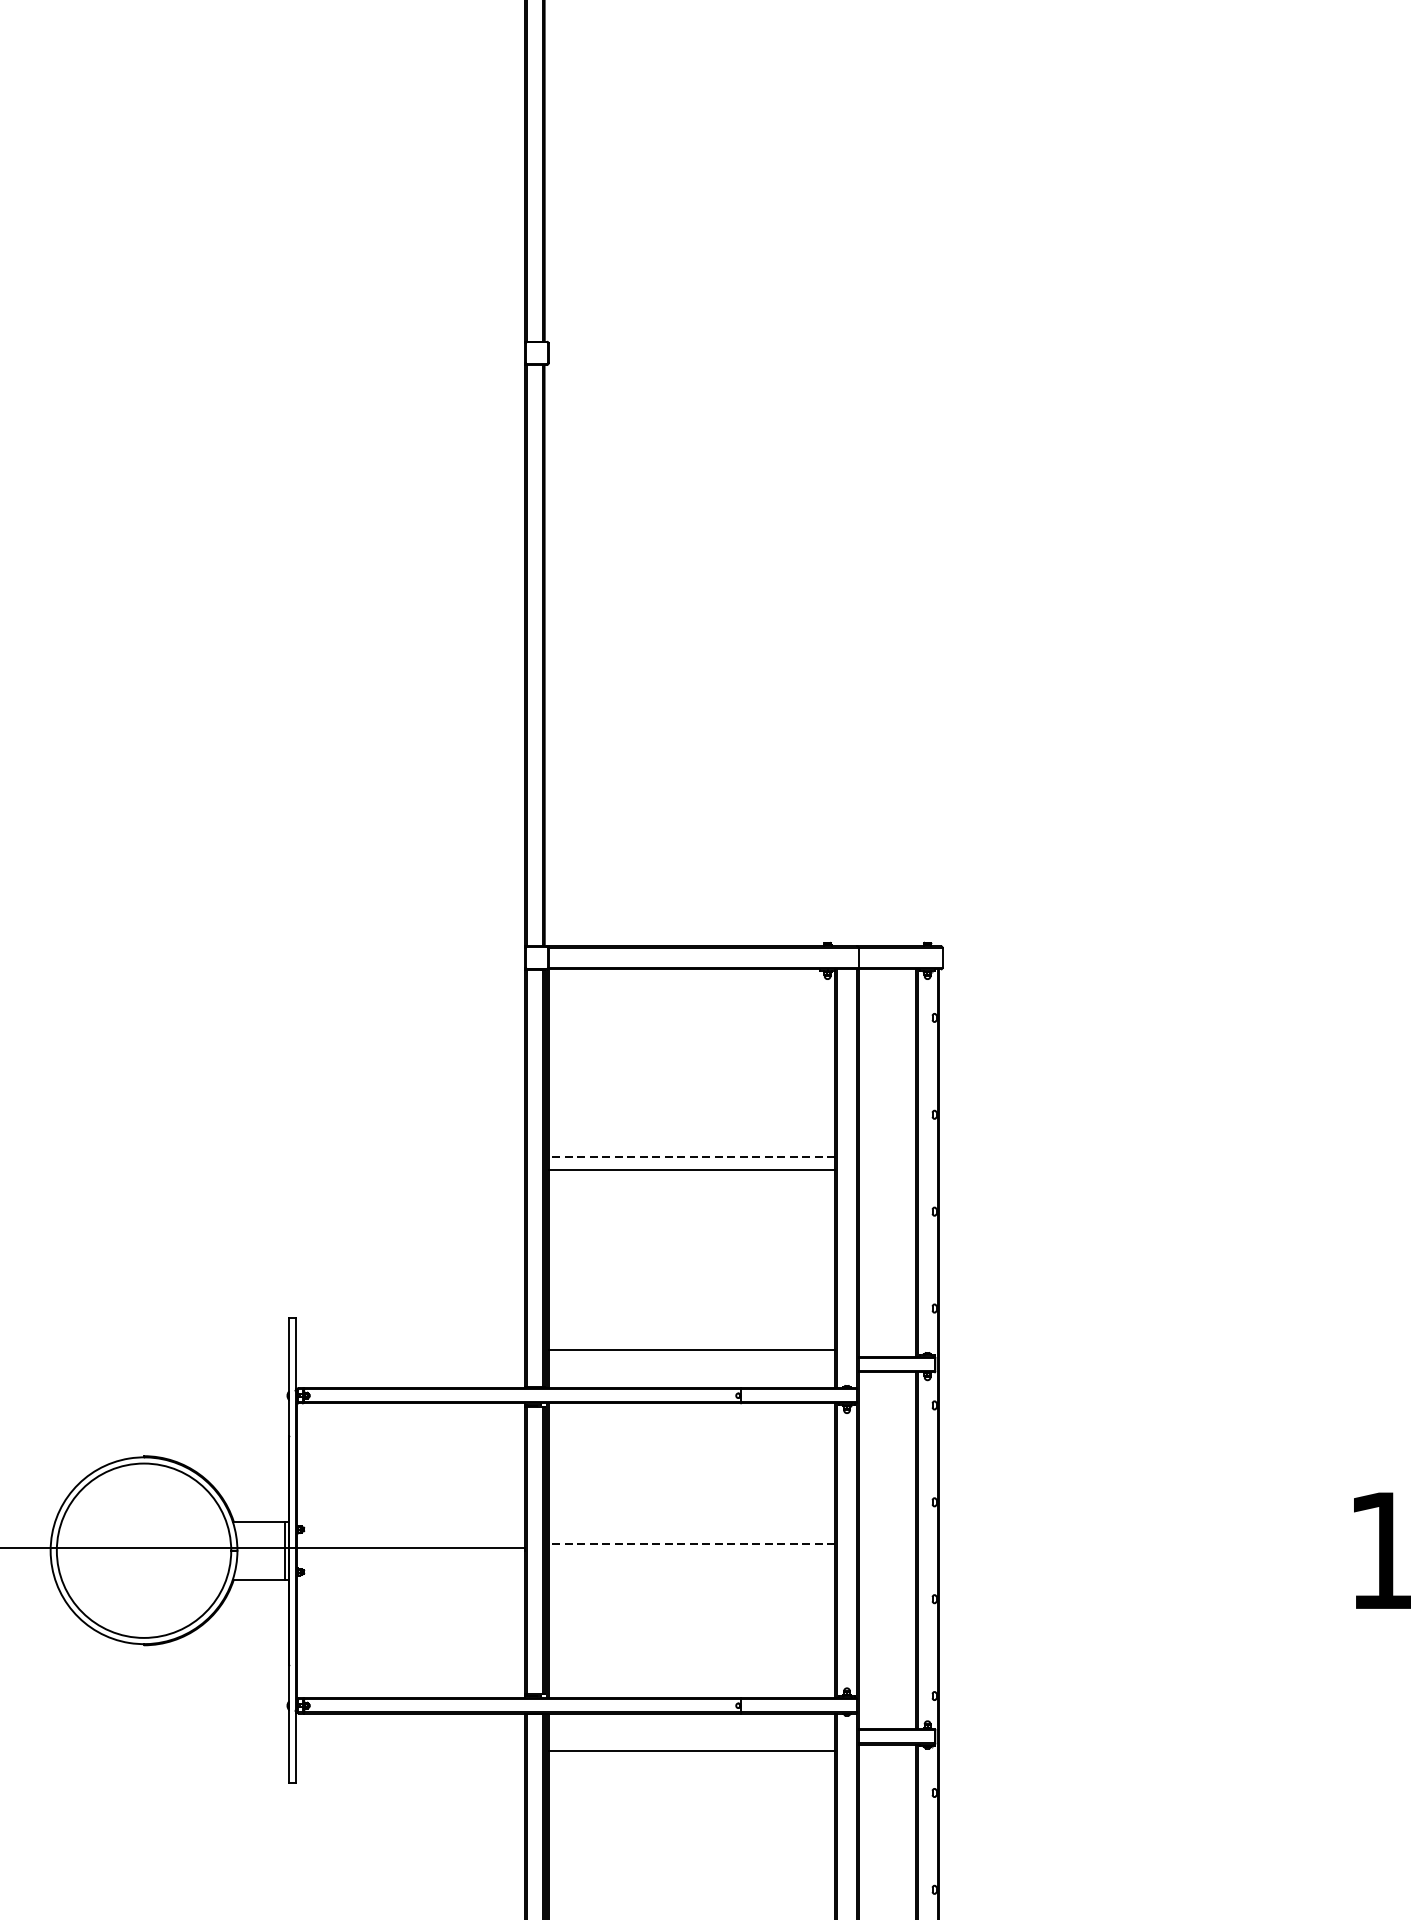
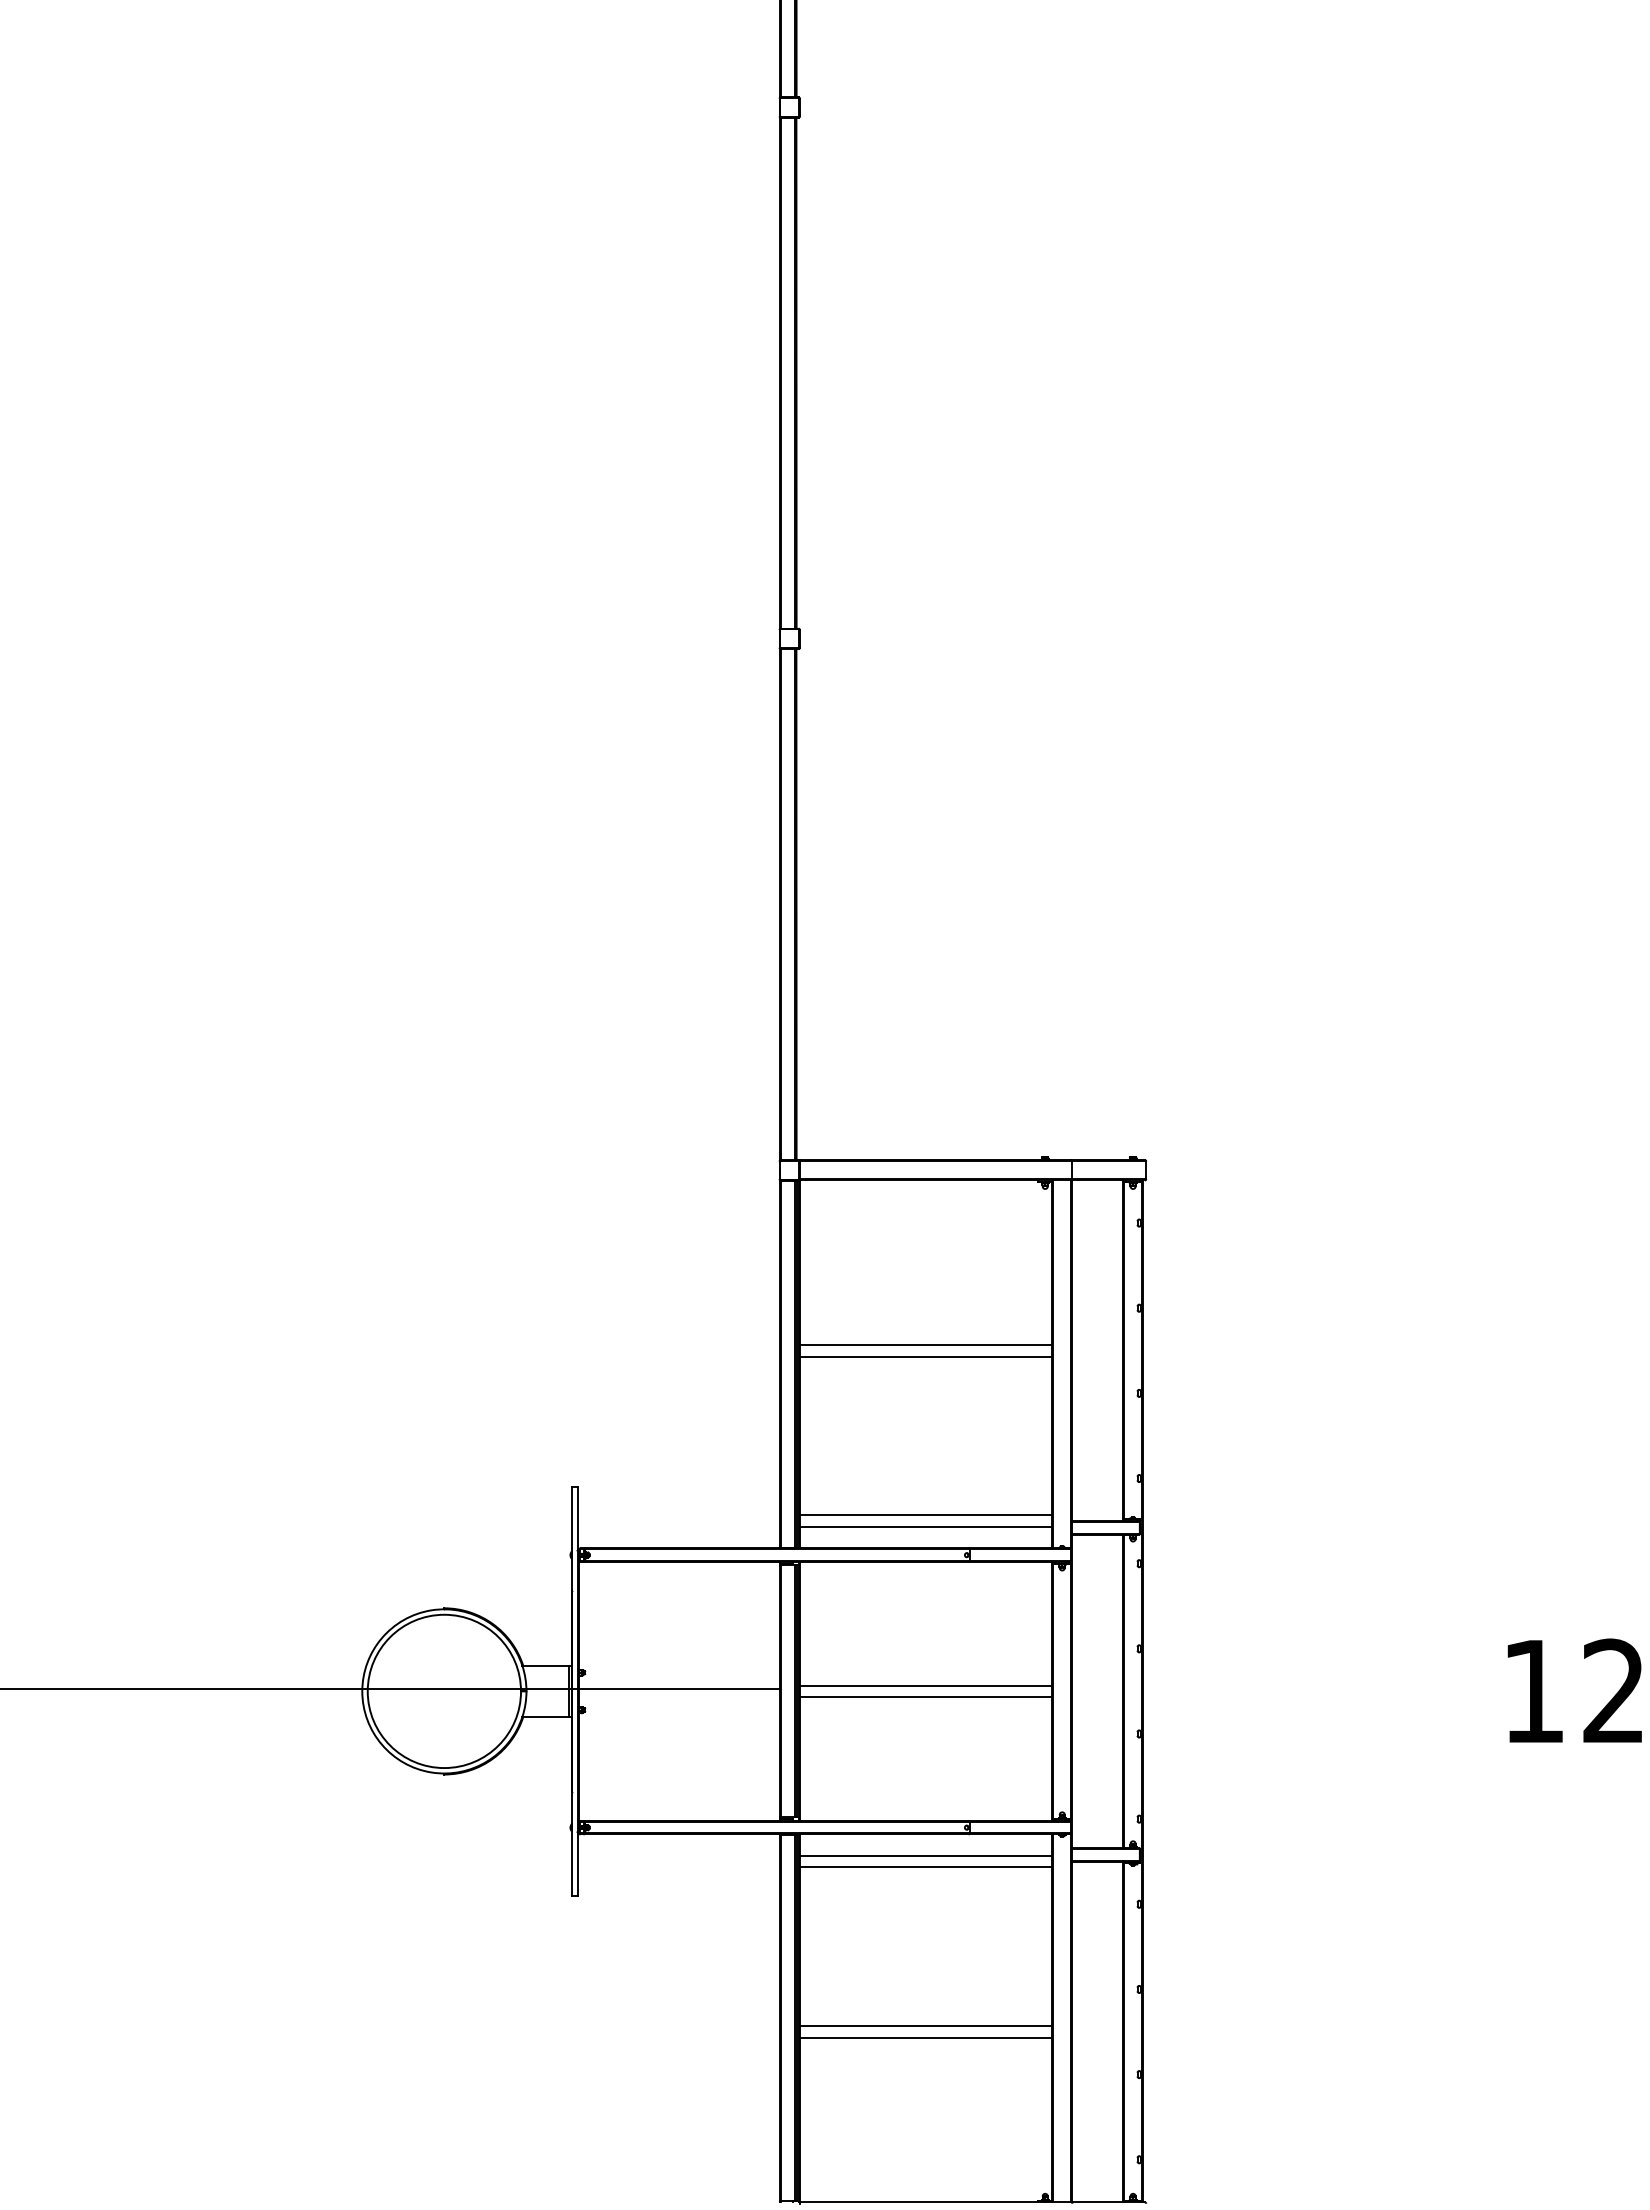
line: (691, 1157) -> (925, 1345), dashed -> solid
line: (691, 1363) -> (925, 1526), added
line: (691, 1544) -> (925, 1685), dashed -> solid
line: (691, 1557) -> (925, 1697), added
line: (691, 1738) -> (925, 1856), added

